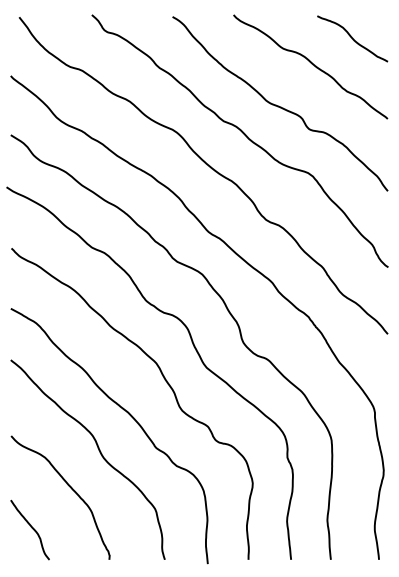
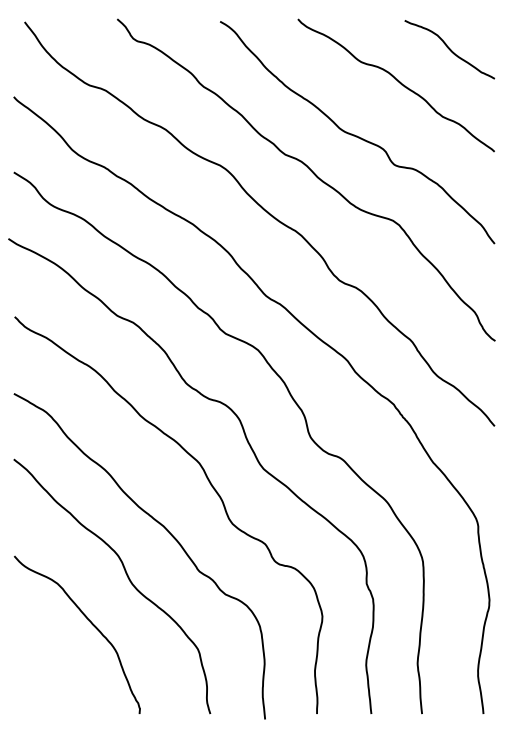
curve: (30, 527) -> (38, 672), removed

